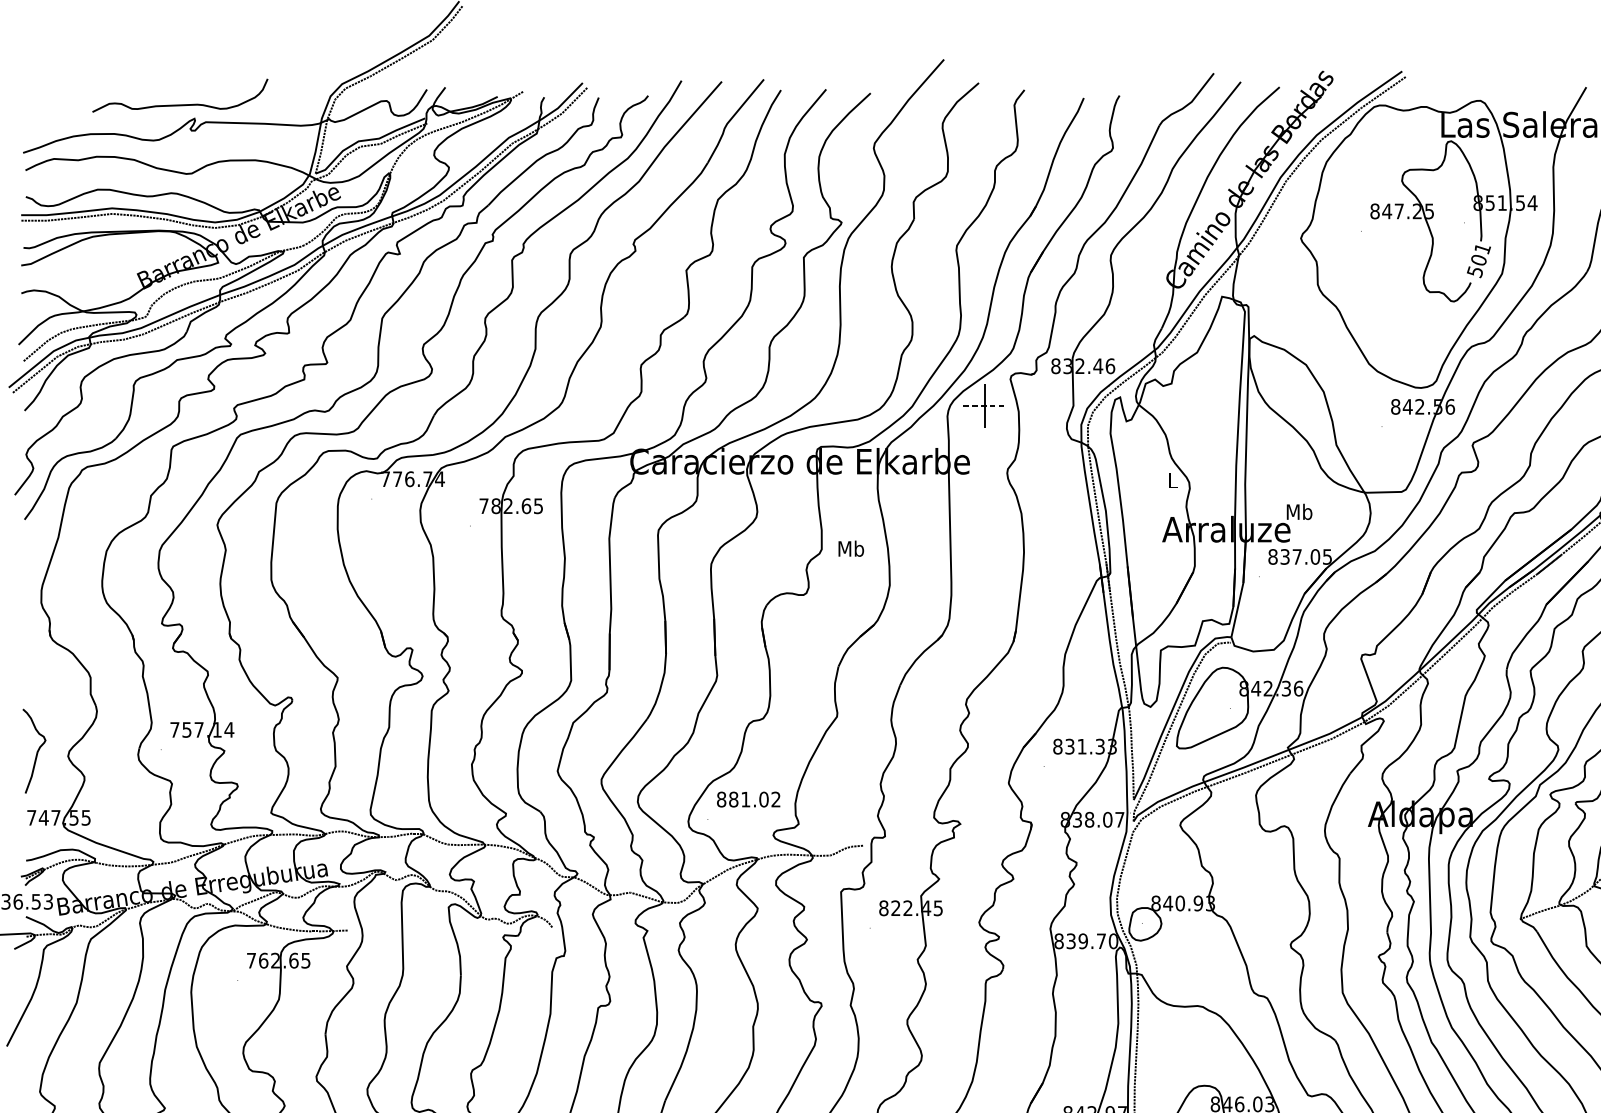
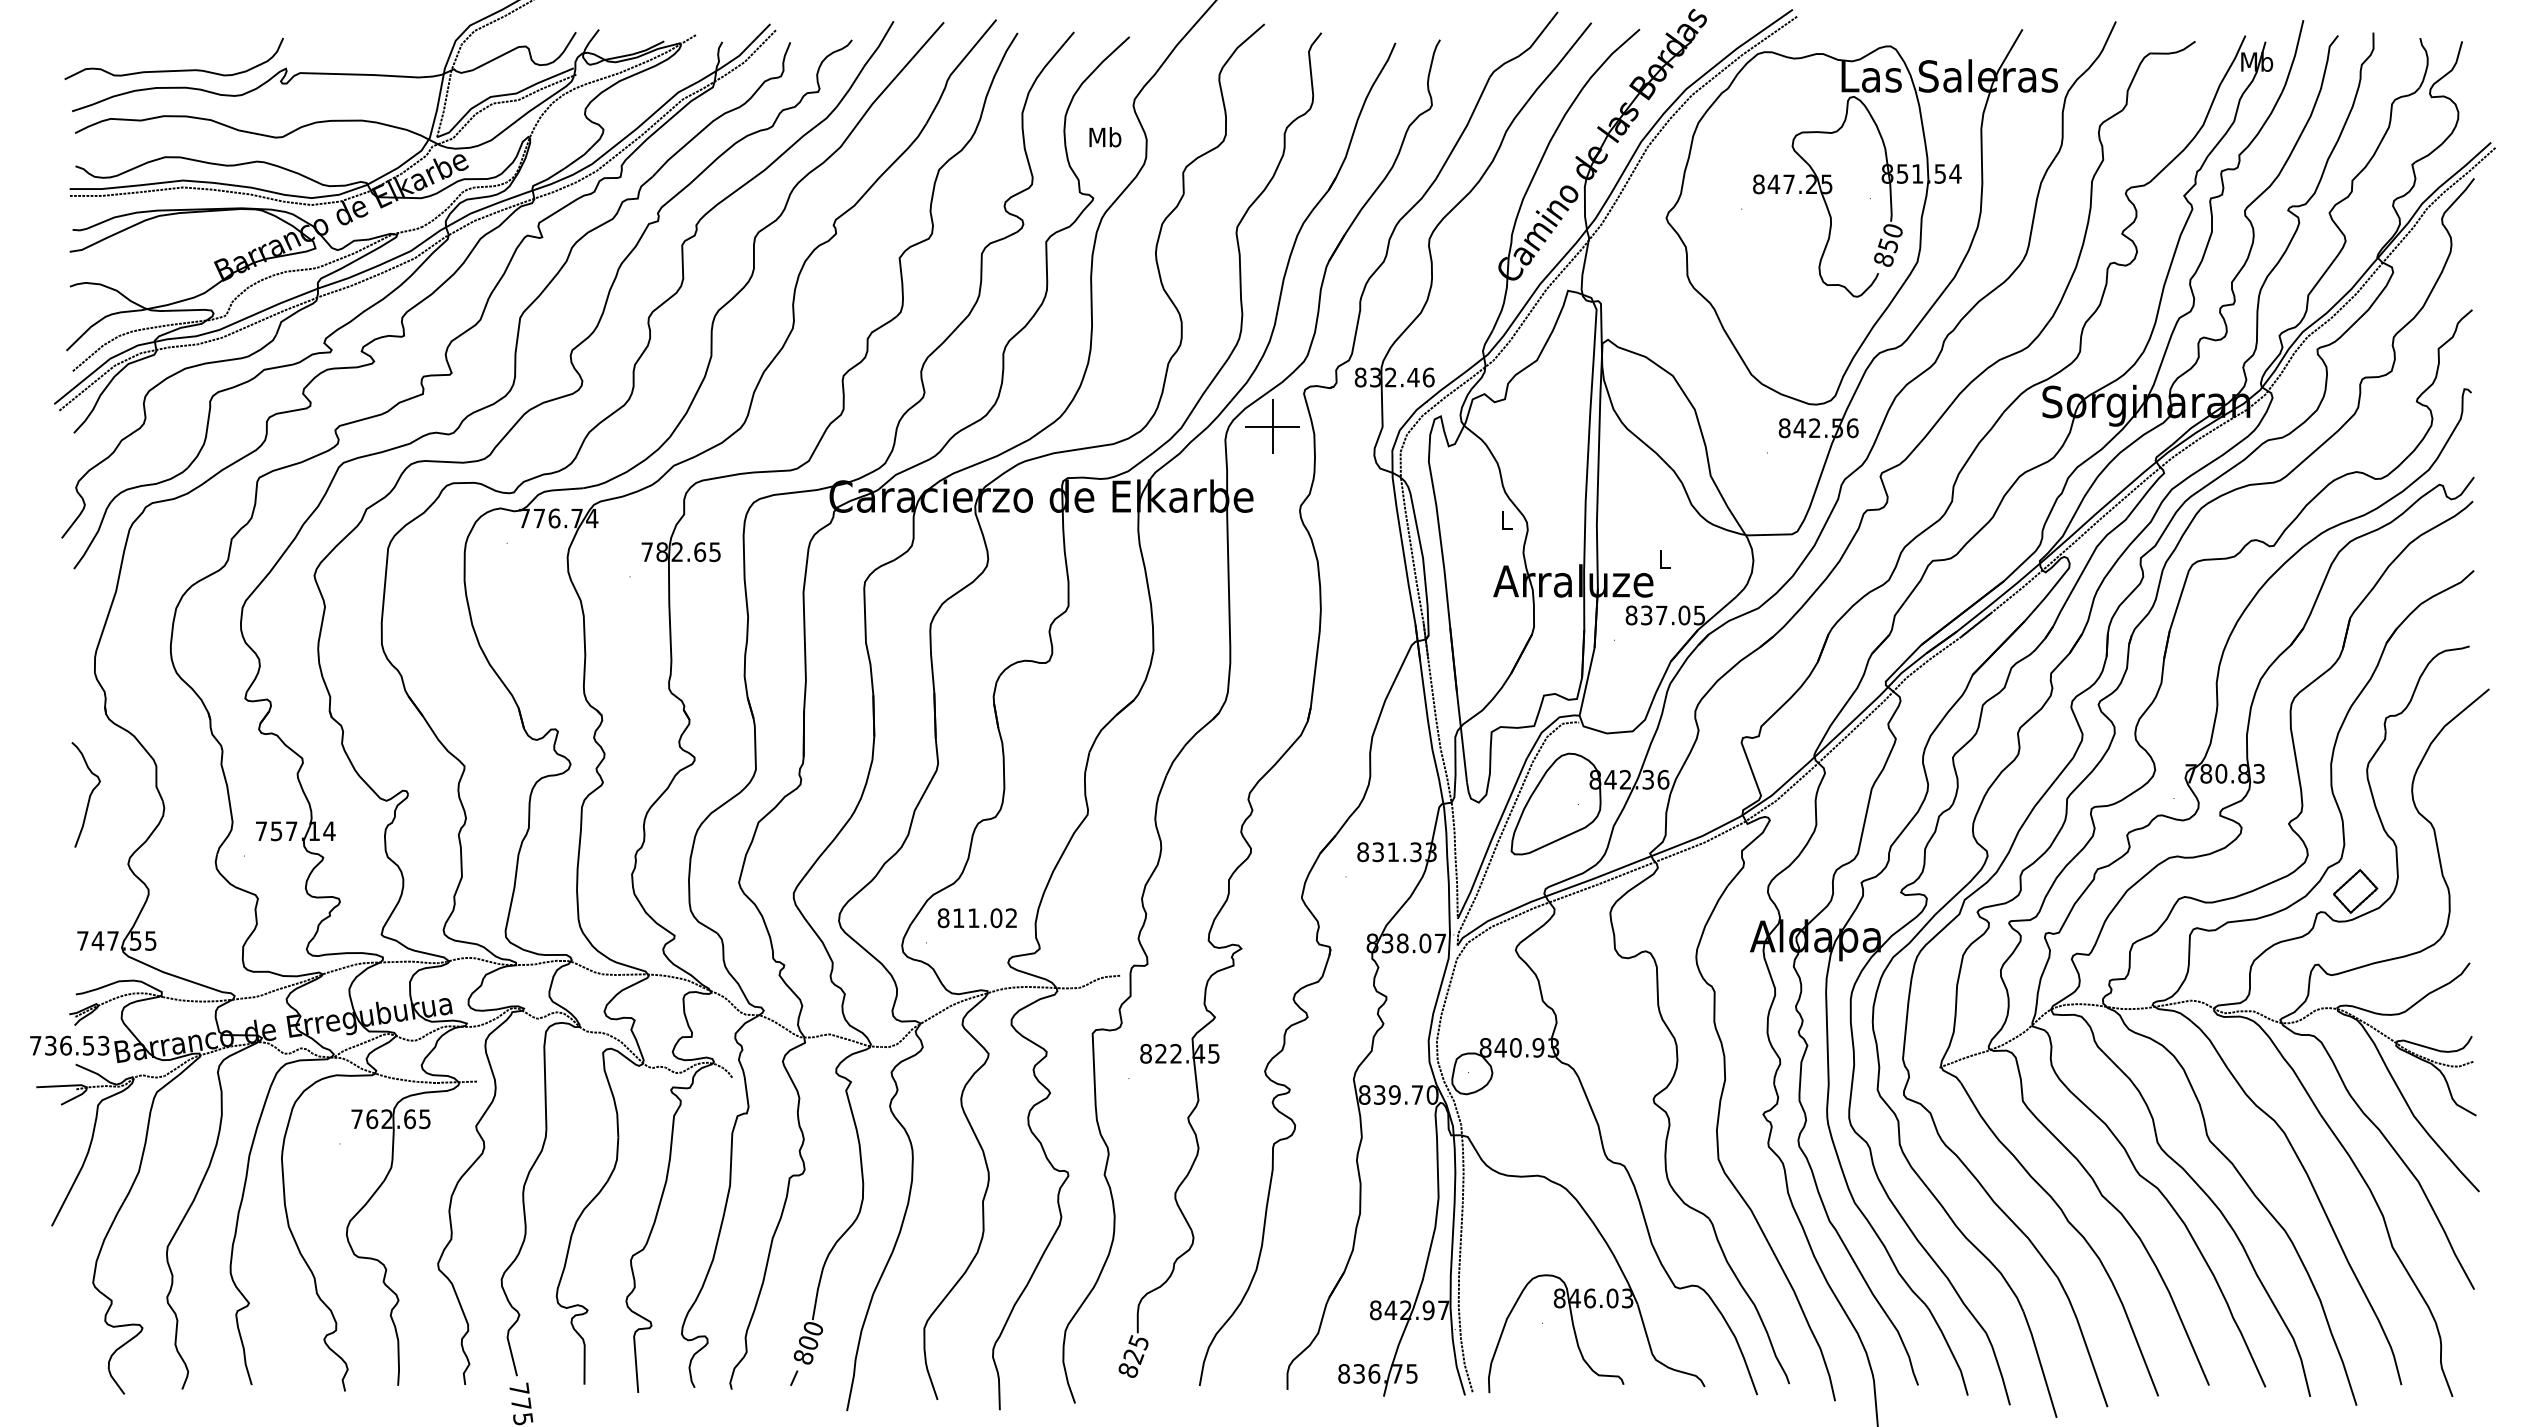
curve: (179, 104) -> (173, 70), moved
text: (1478, 260) -> (1888, 245), 501 -> 850
line: (986, 405) -> (1273, 426), dashed -> solid
text: (1299, 512) -> (1664, 559), Mb -> L
text: (851, 548) -> (1105, 137), moved
curve: (37, 750) -> (89, 794), moved
text: (733, 799) -> (958, 918), 881.02 -> 811.02

